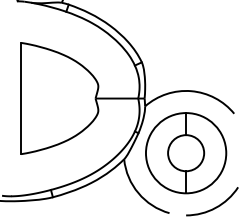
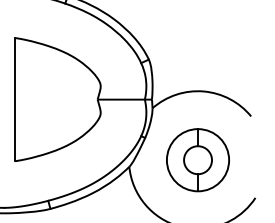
part: (186, 153) -> (198, 160), size x0.7

